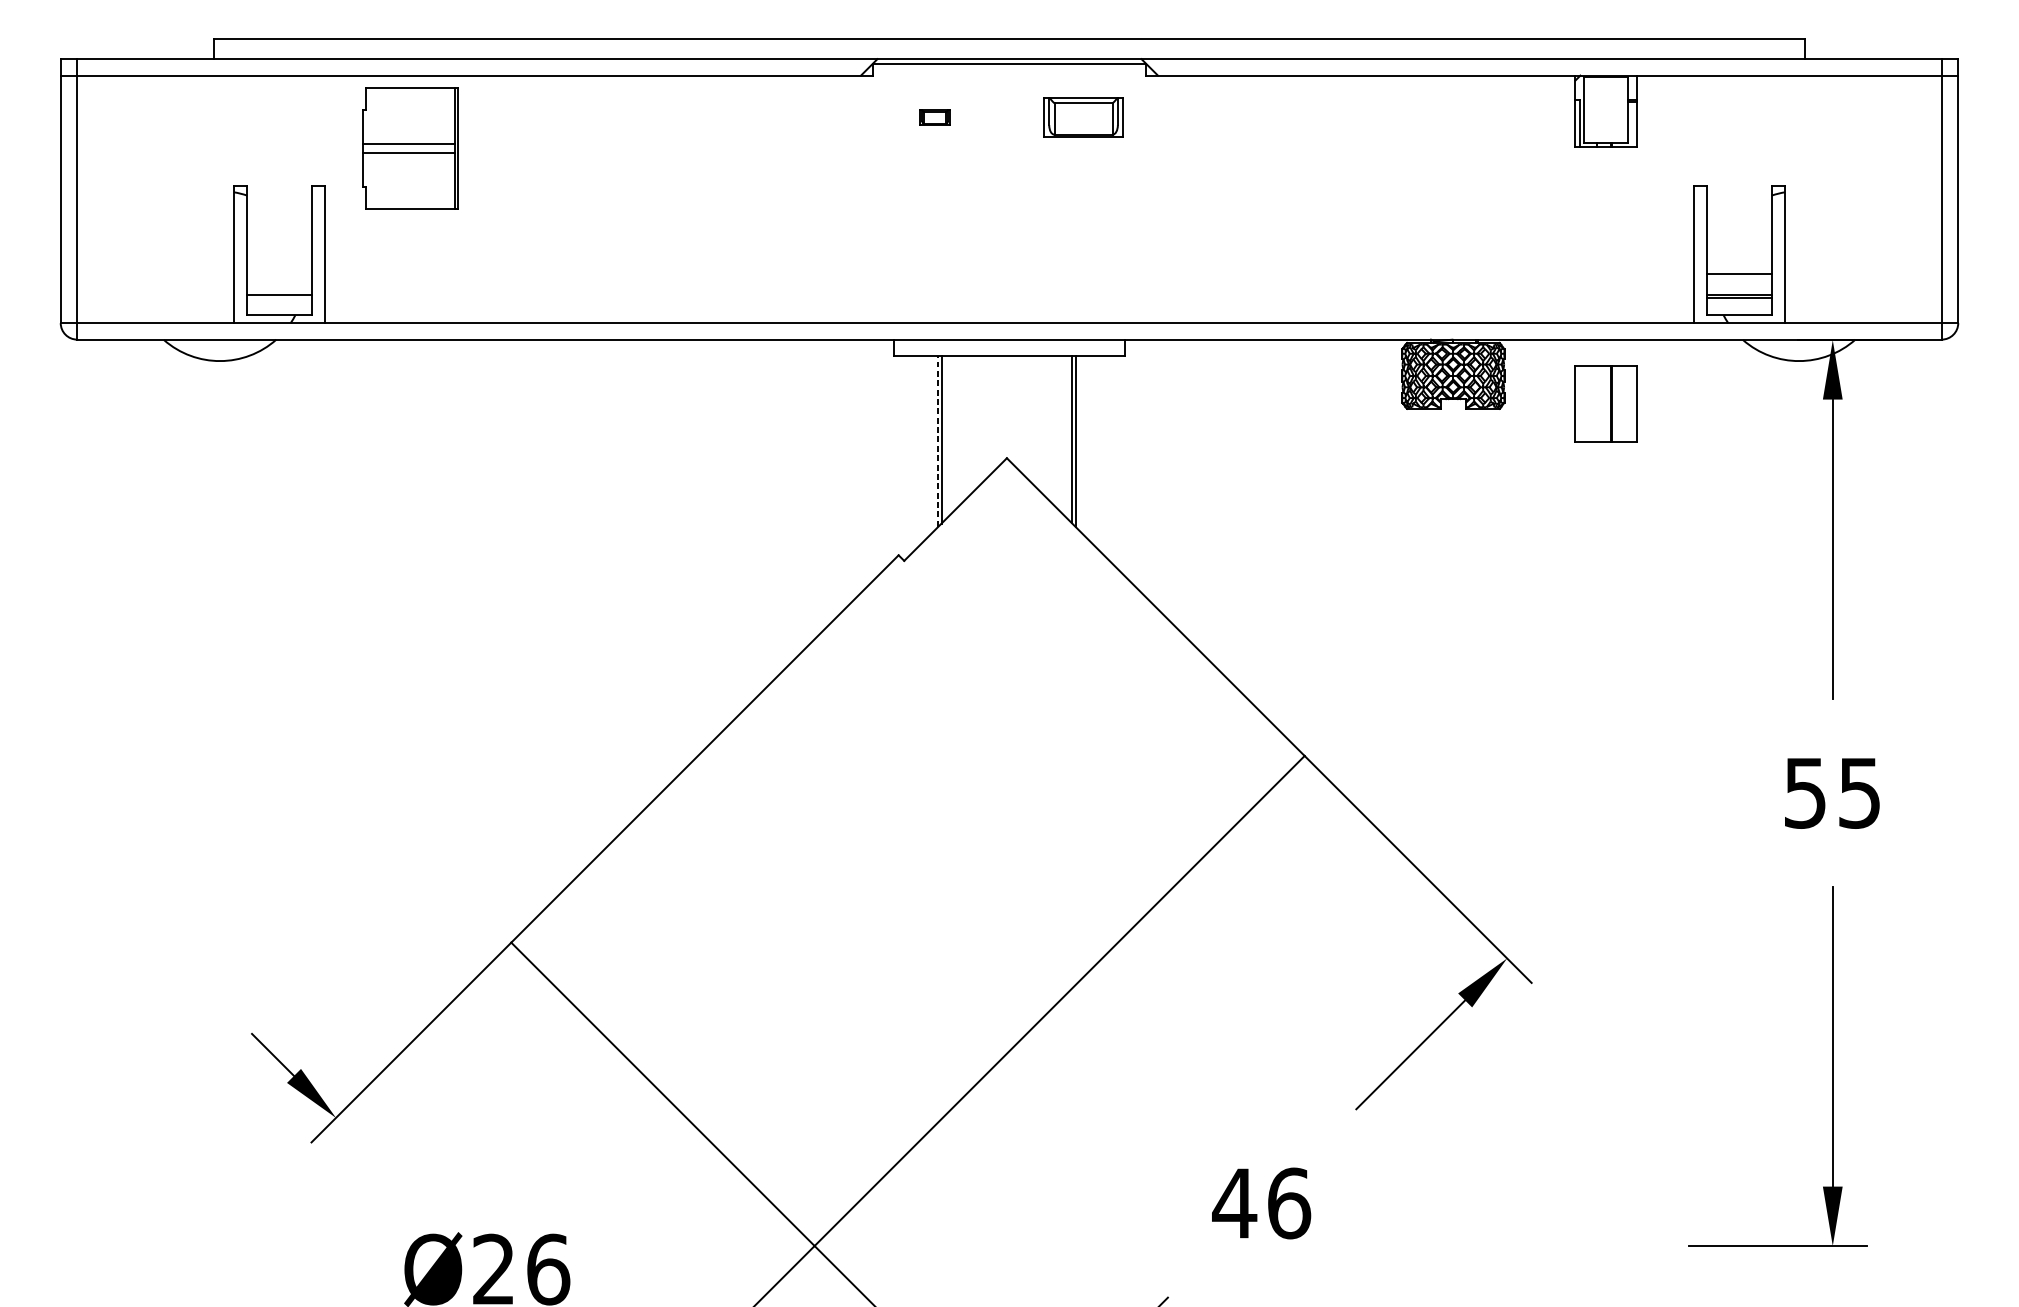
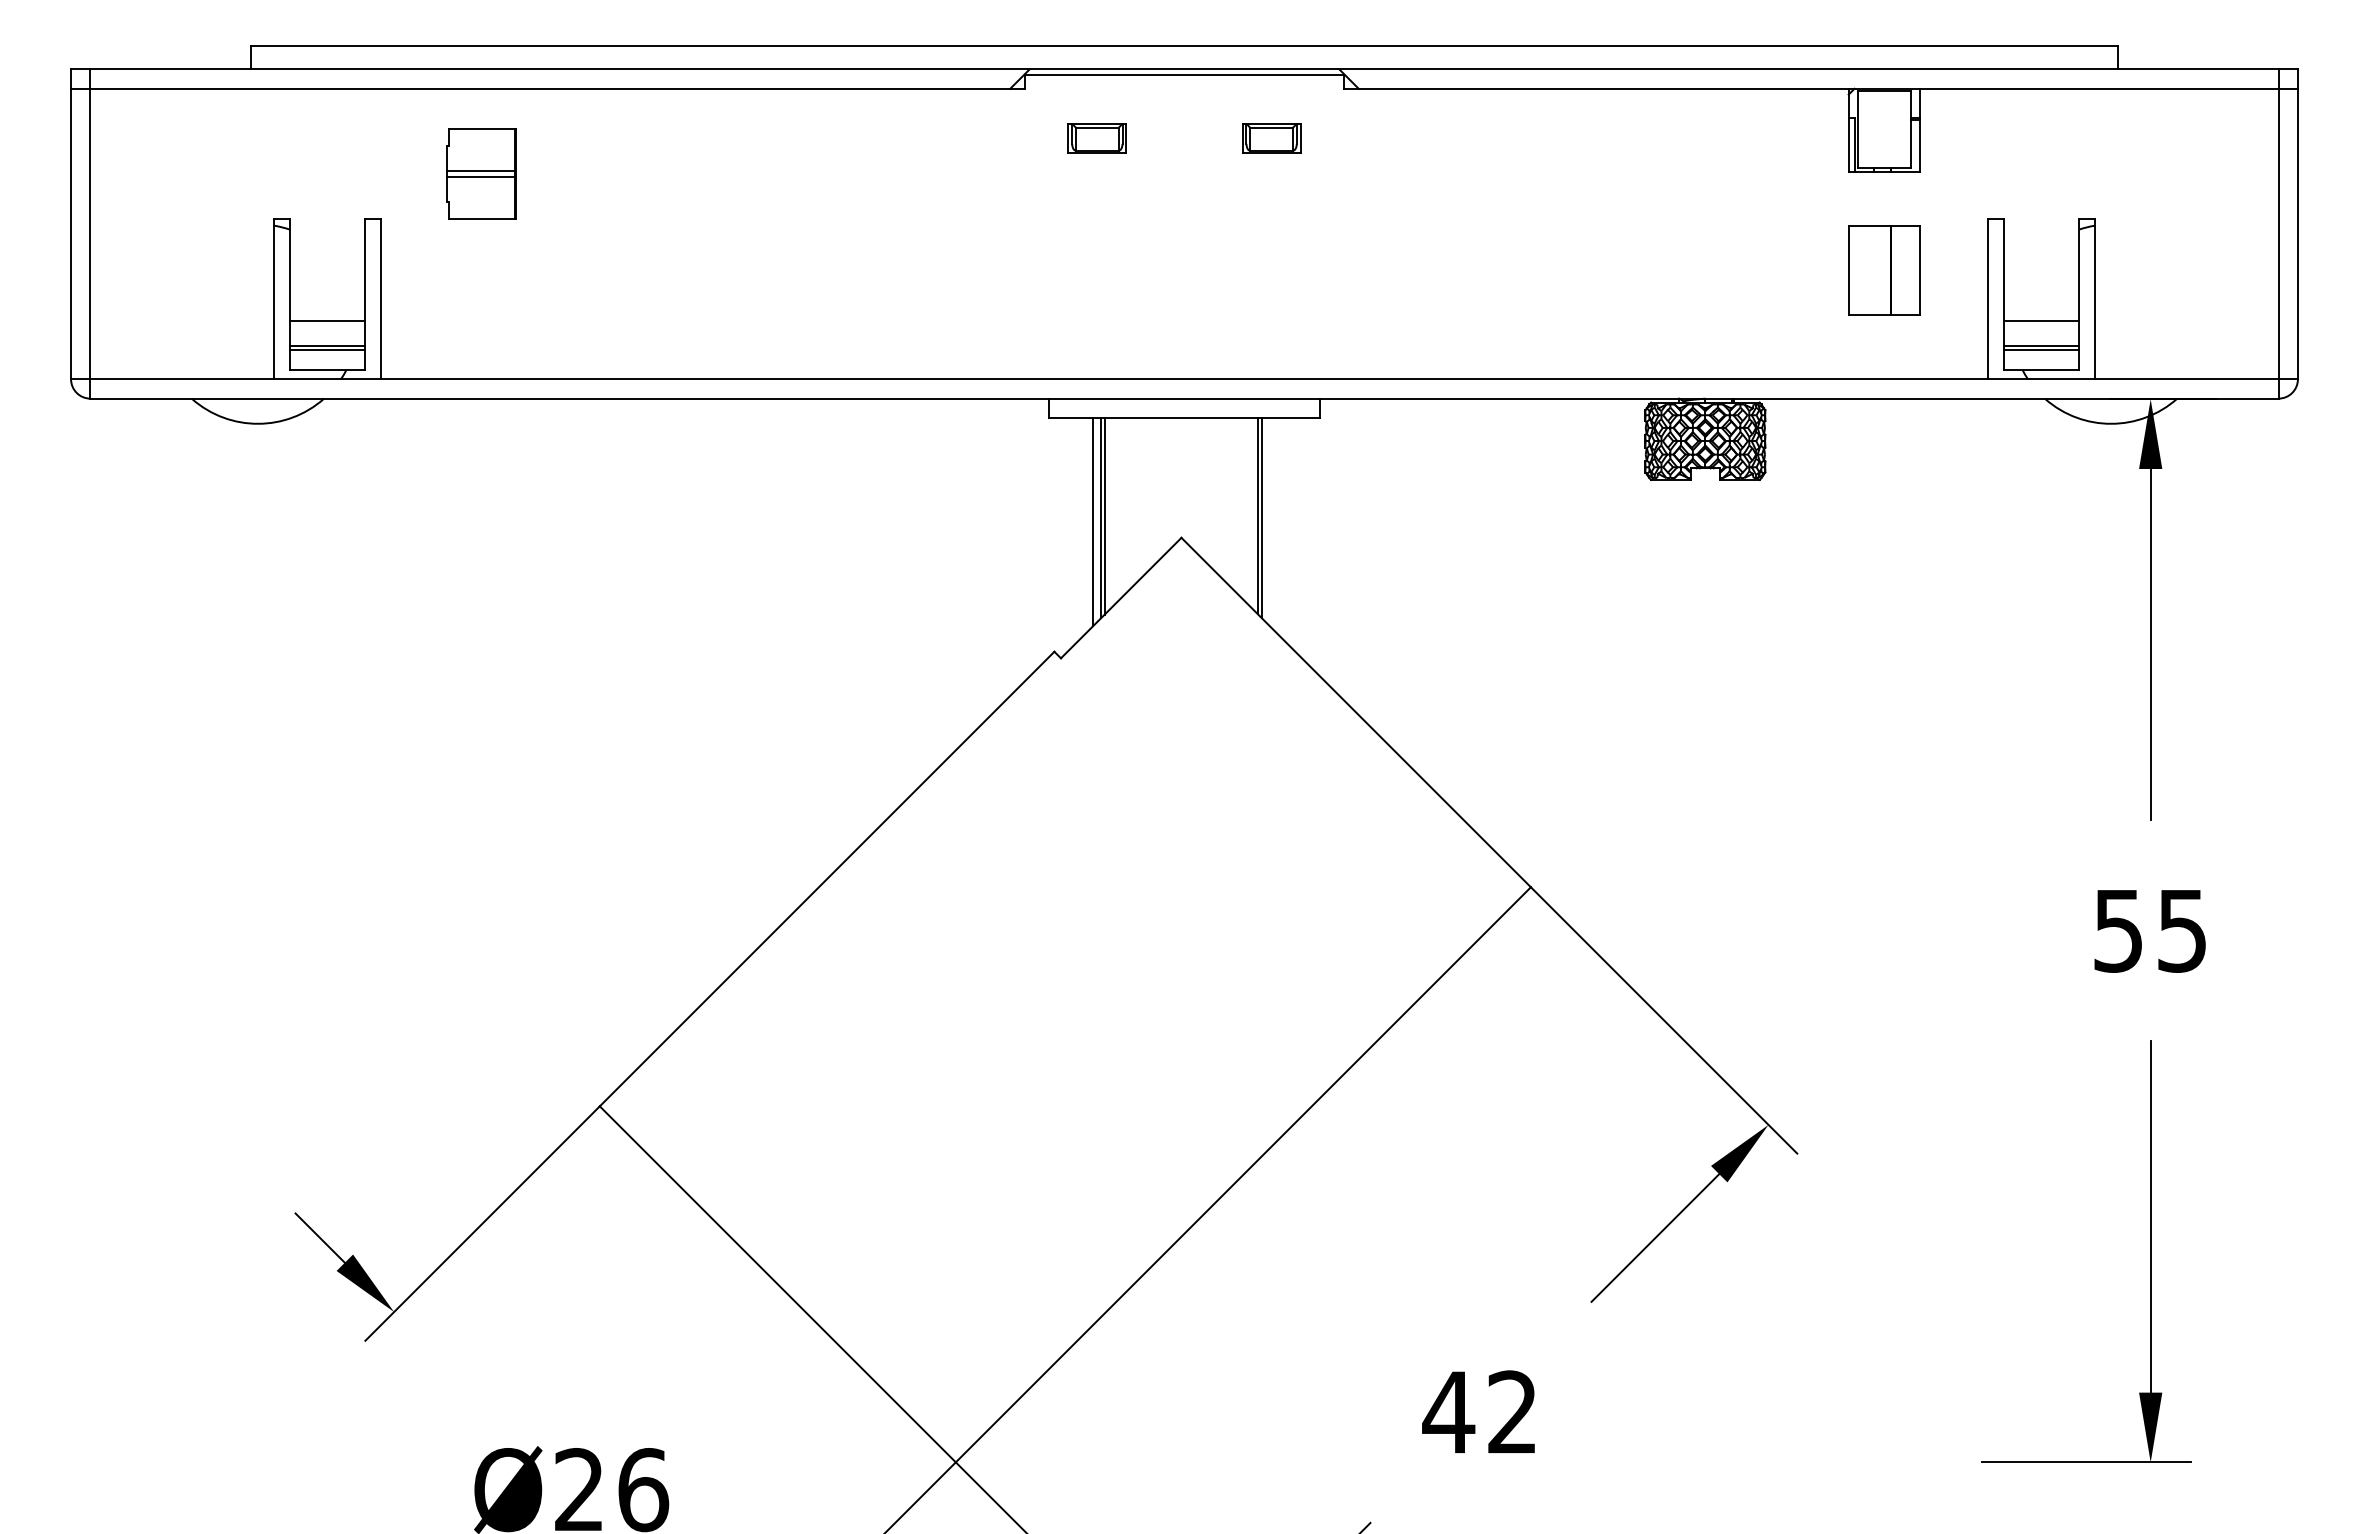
part: (934, 117) -> (1096, 138), size x1.67
part: (1083, 117) -> (1271, 138), size x0.62
part: (410, 147) -> (481, 173), size x0.62
line: (279, 273) -> (327, 321), added
line: (279, 298) -> (327, 350), added
part: (1605, 403) -> (1884, 270), moved
line: (937, 440) -> (1100, 517), dashed -> solid
line: (931, 444) -> (1093, 521), added
text: (1289, 1203) -> (1513, 1412), 46 -> 42

